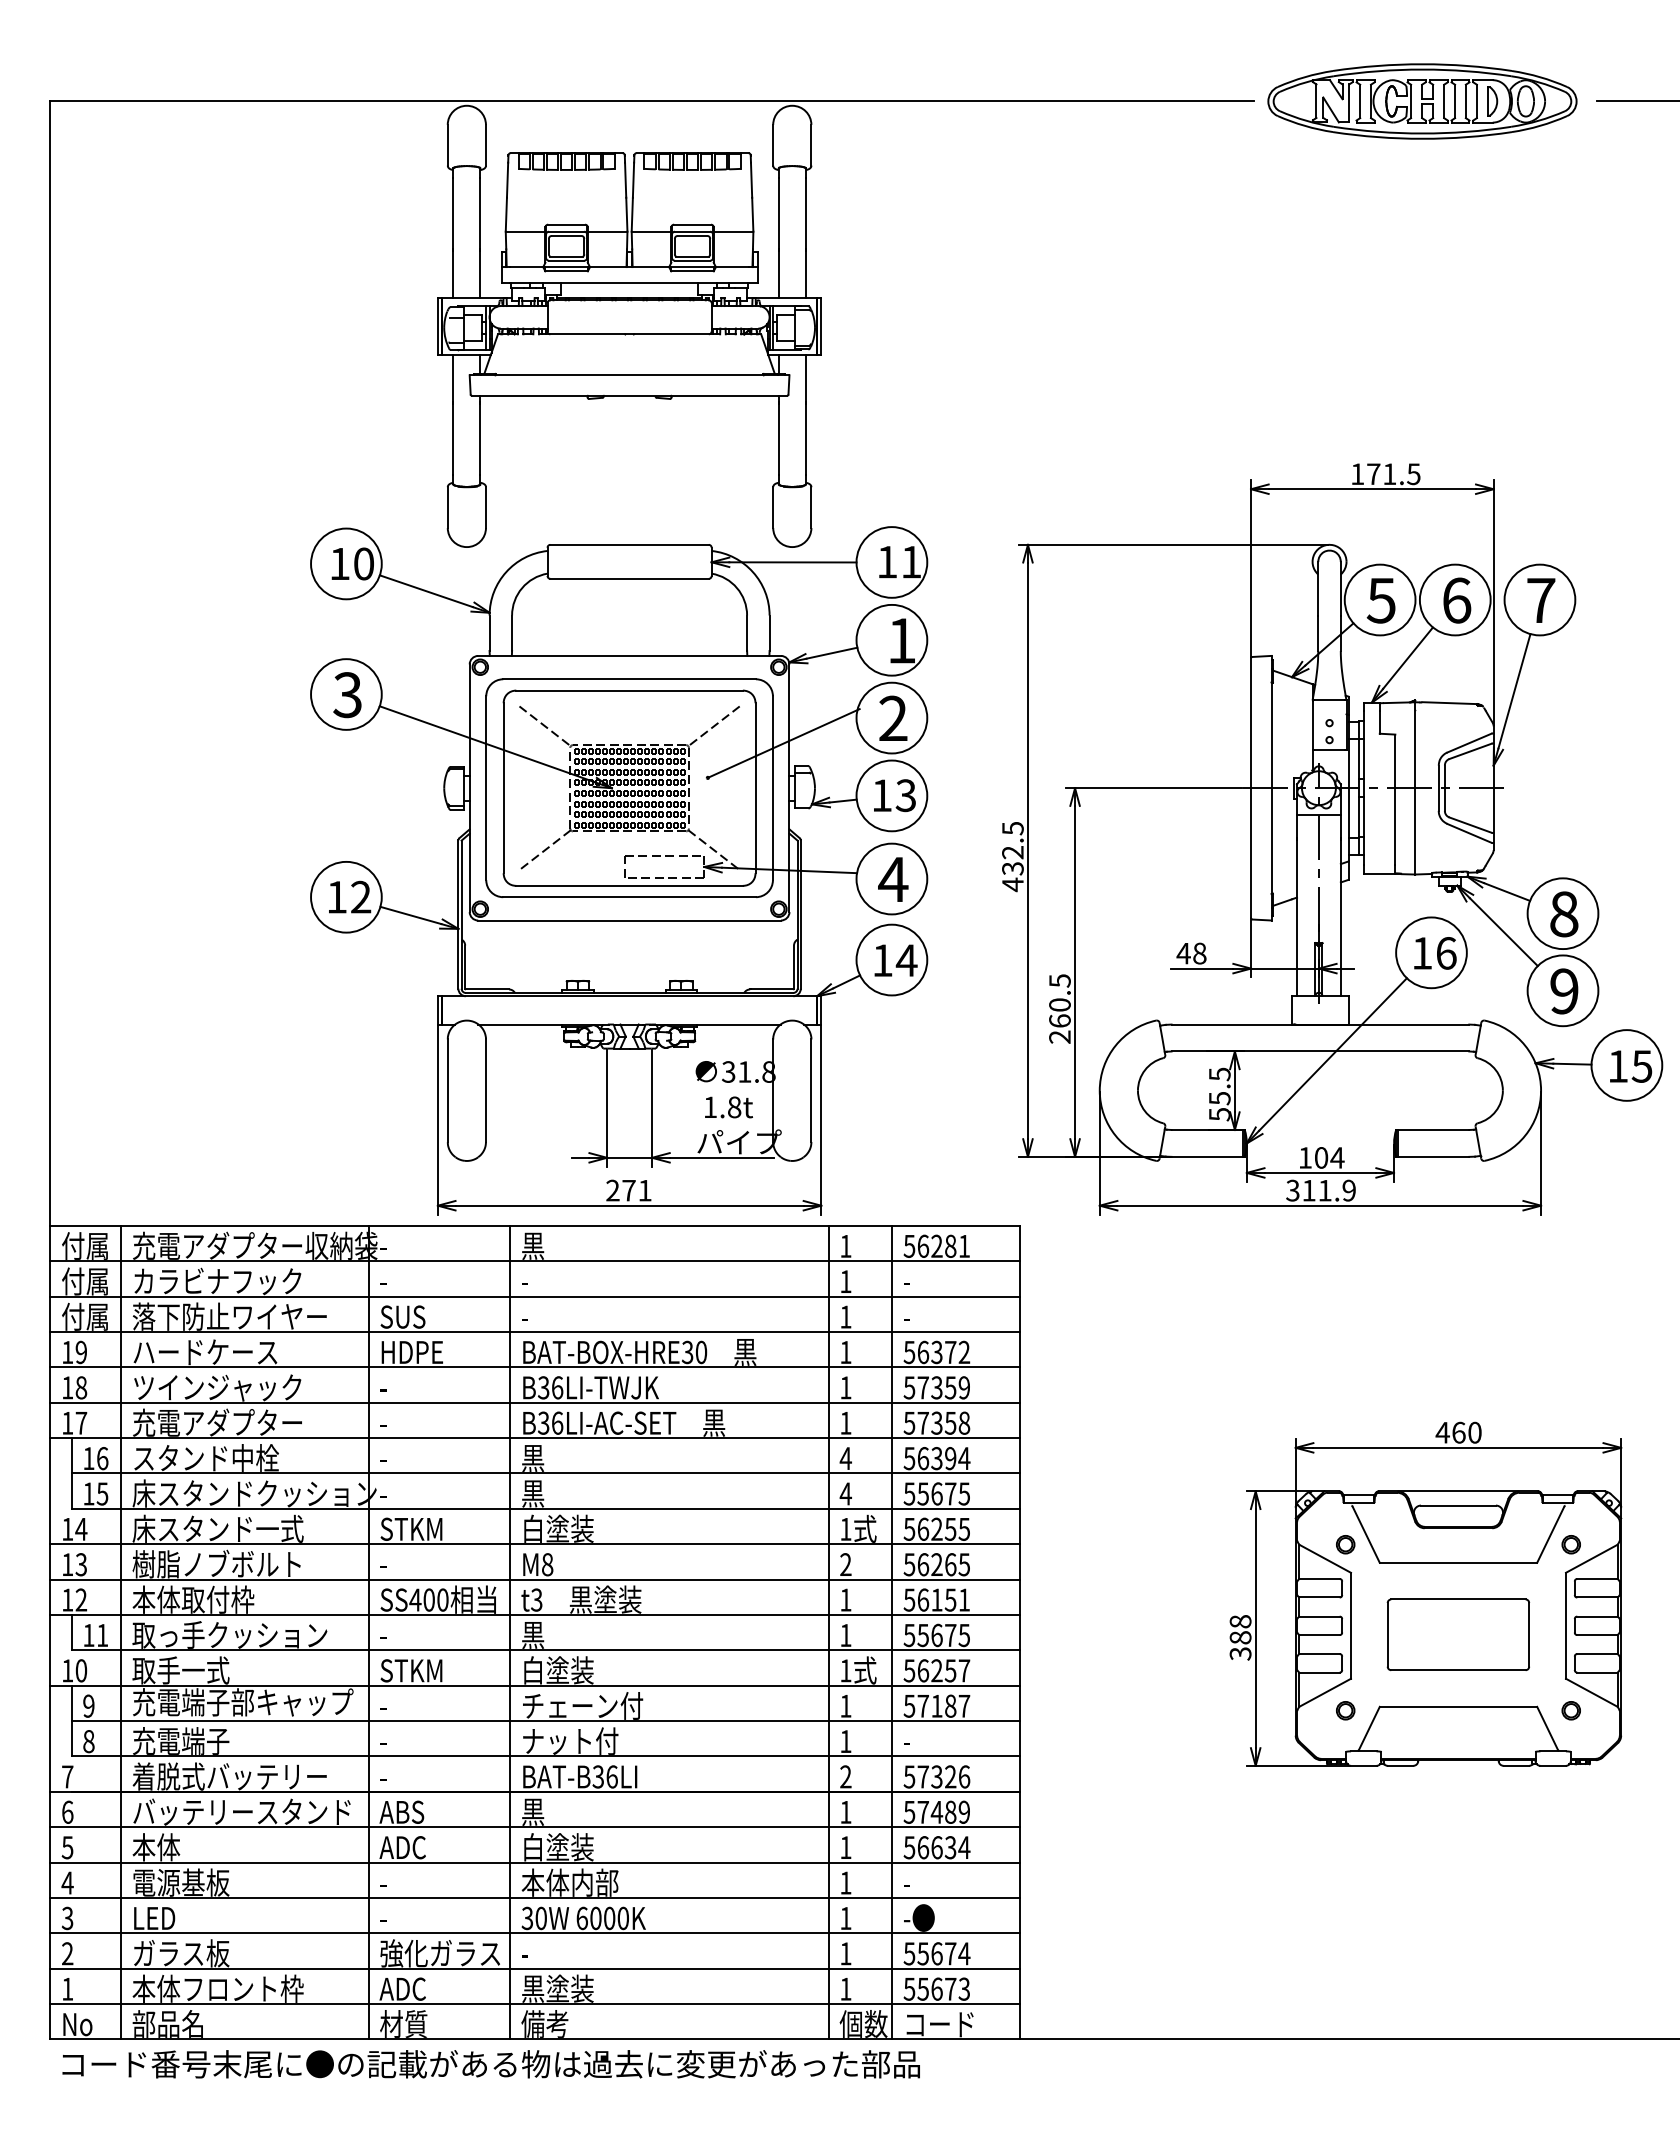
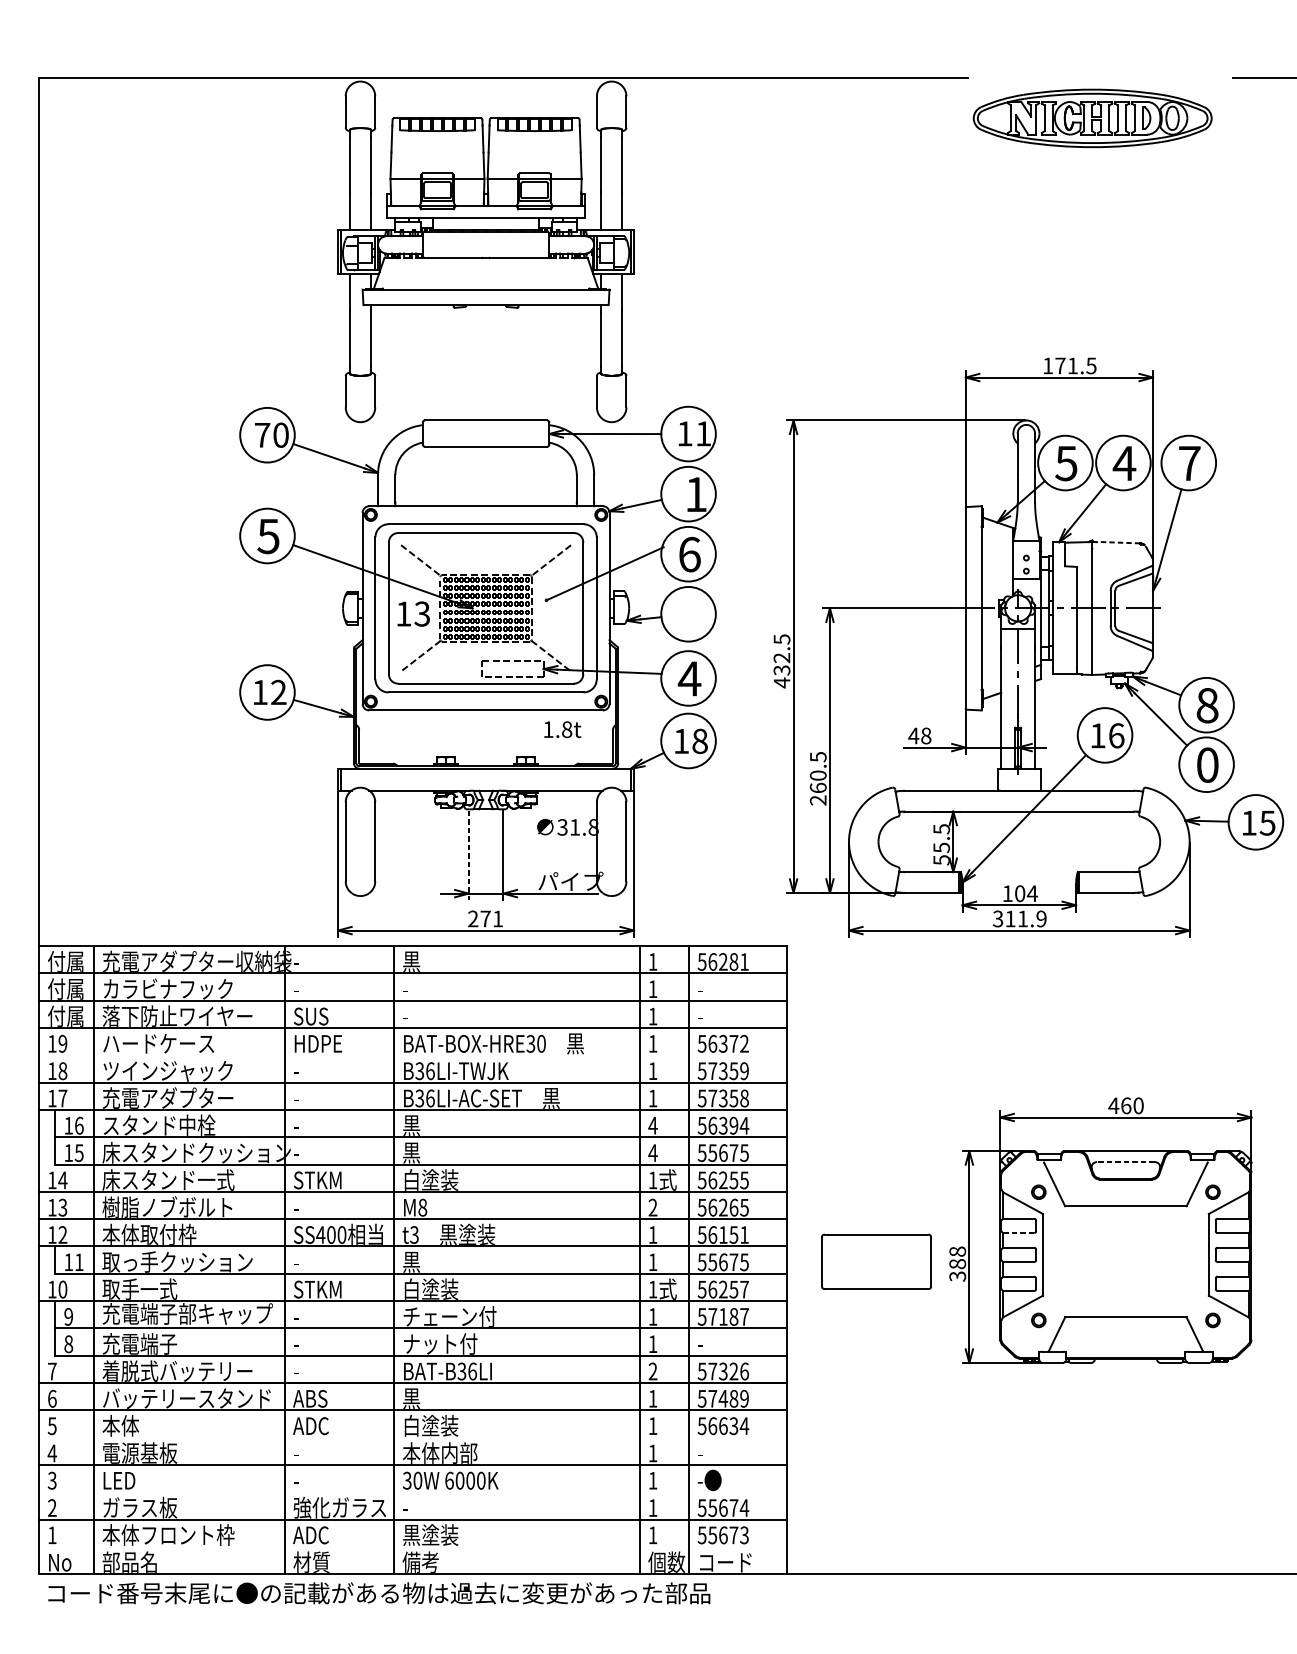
part: (1422, 101) -> (1092, 118), moved
text: (339, 563) -> (262, 434), 10 -> 70
text: (1456, 600) -> (1124, 463), 6 -> 4
text: (347, 694) -> (268, 535), 3 -> 5
line: (1449, 703) -> (1118, 542), solid -> dashed
text: (893, 718) -> (689, 554), 2 -> 6
text: (894, 795) -> (413, 613), moved
text: (906, 960) -> (699, 741), 14 -> 18
text: (1564, 991) -> (1207, 765), 9 -> 0
text: (728, 1107) -> (562, 729), moved
line: (607, 1109) -> (469, 856), solid -> dashed
line: (534, 1367) -> (412, 1055), removed
line: (1457, 1505) -> (1125, 1162), solid -> dashed
line: (1318, 1597) -> (1017, 1233), solid -> dashed
part: (1458, 1634) -> (876, 1261), moved
line: (534, 1862) -> (412, 1437), removed
line: (534, 1933) -> (412, 1492), removed
line: (534, 2004) -> (412, 1547), removed

